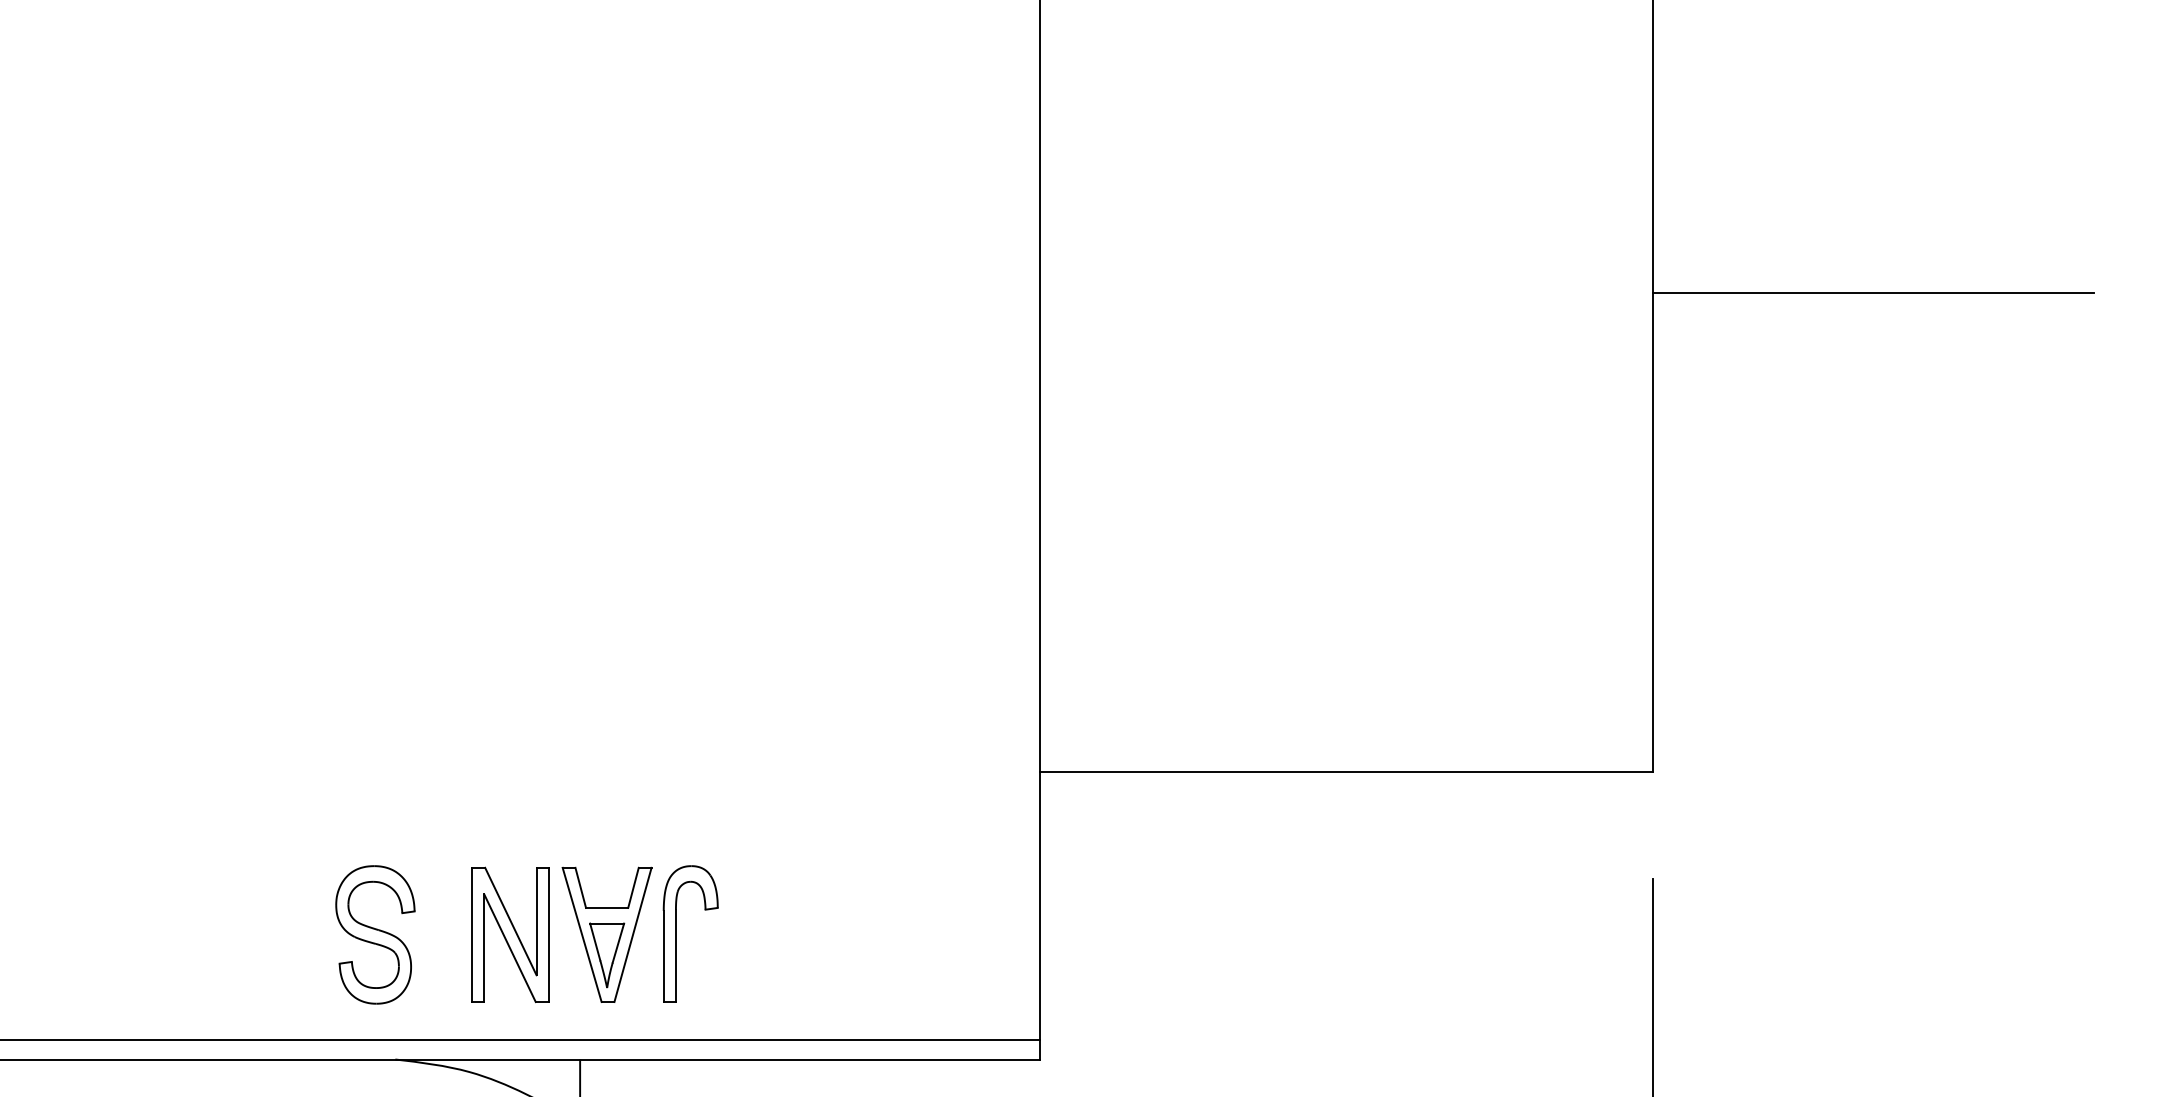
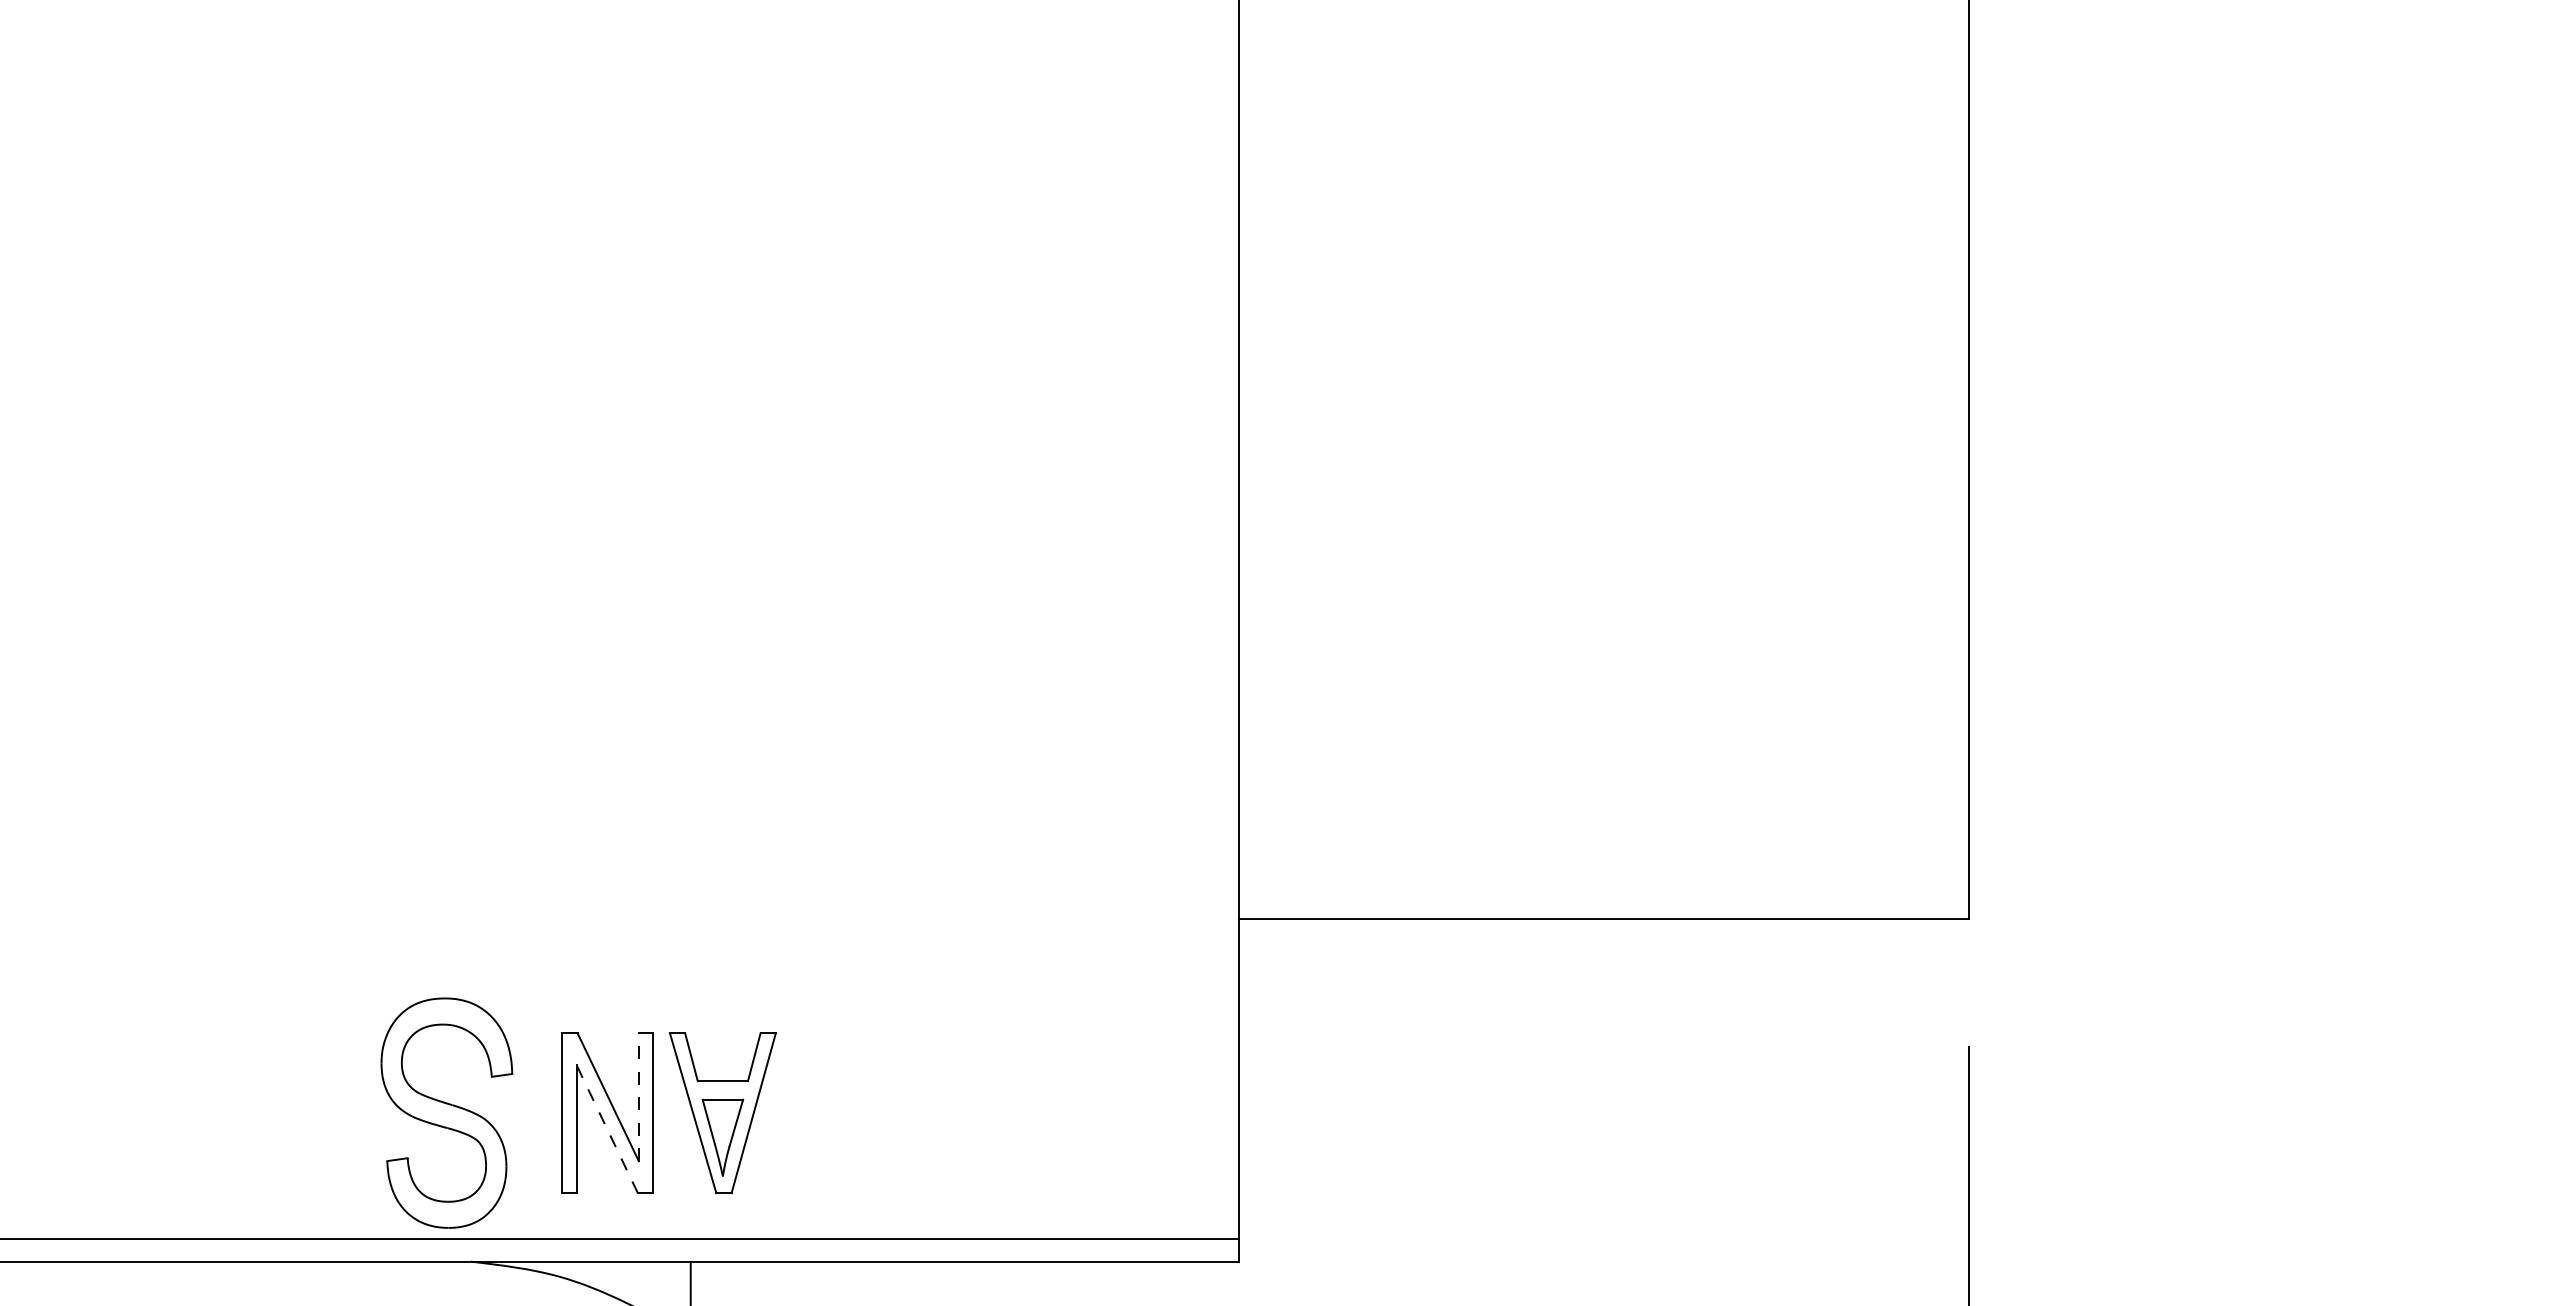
line: (1872, 292) -> (2230, 348), removed
line: (536, 921) -> (638, 1097), solid -> dashed
part: (676, 933) -> (805, 1111), removed
part: (375, 935) -> (446, 1113), size x1.4
line: (510, 947) -> (607, 1128), solid -> dashed

